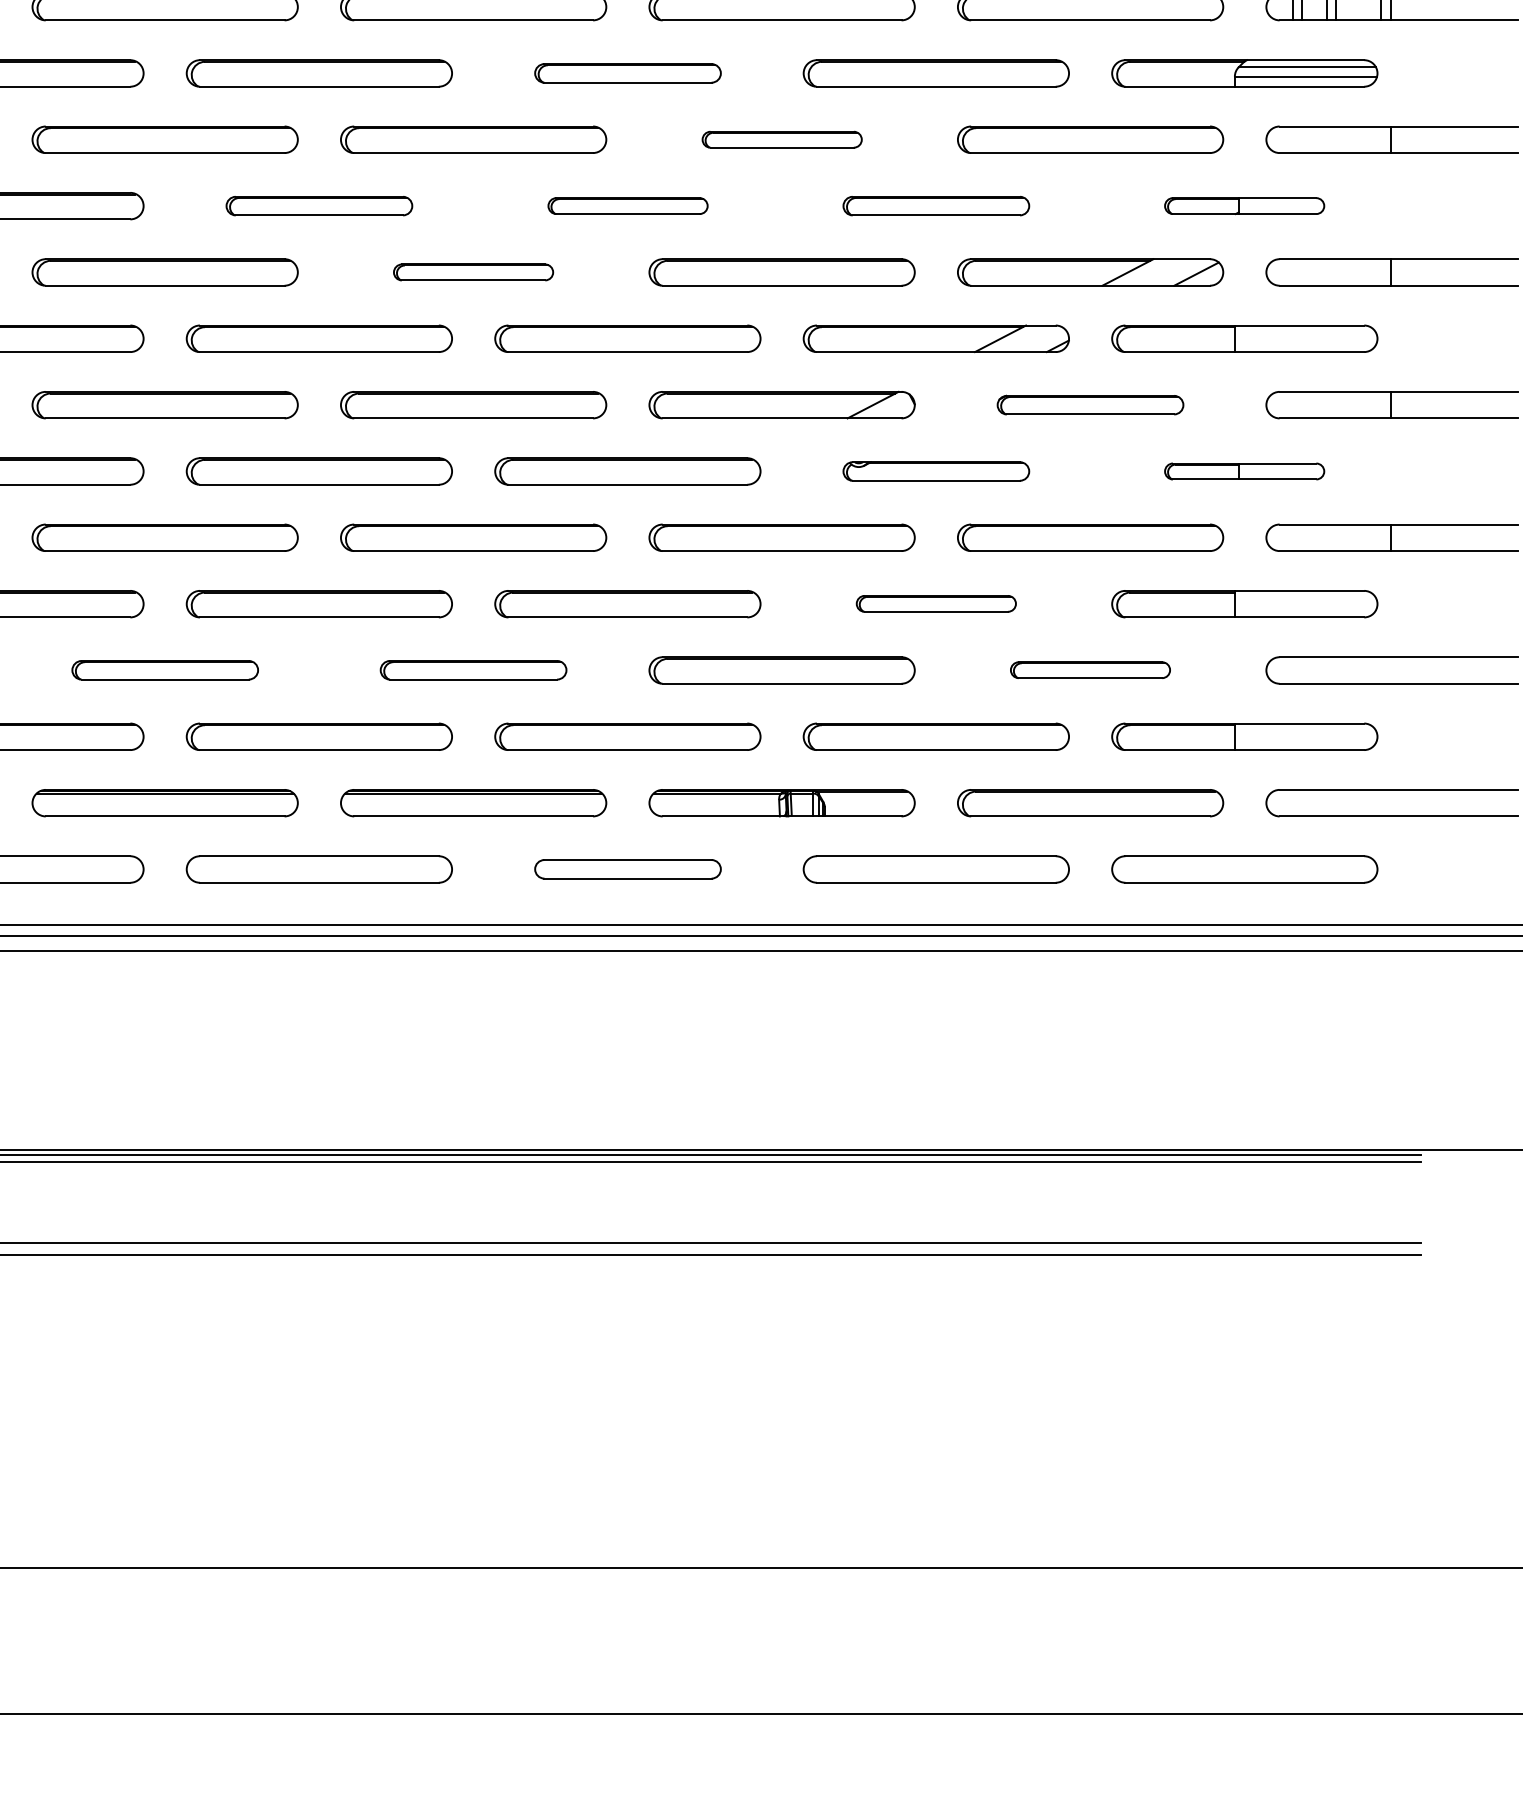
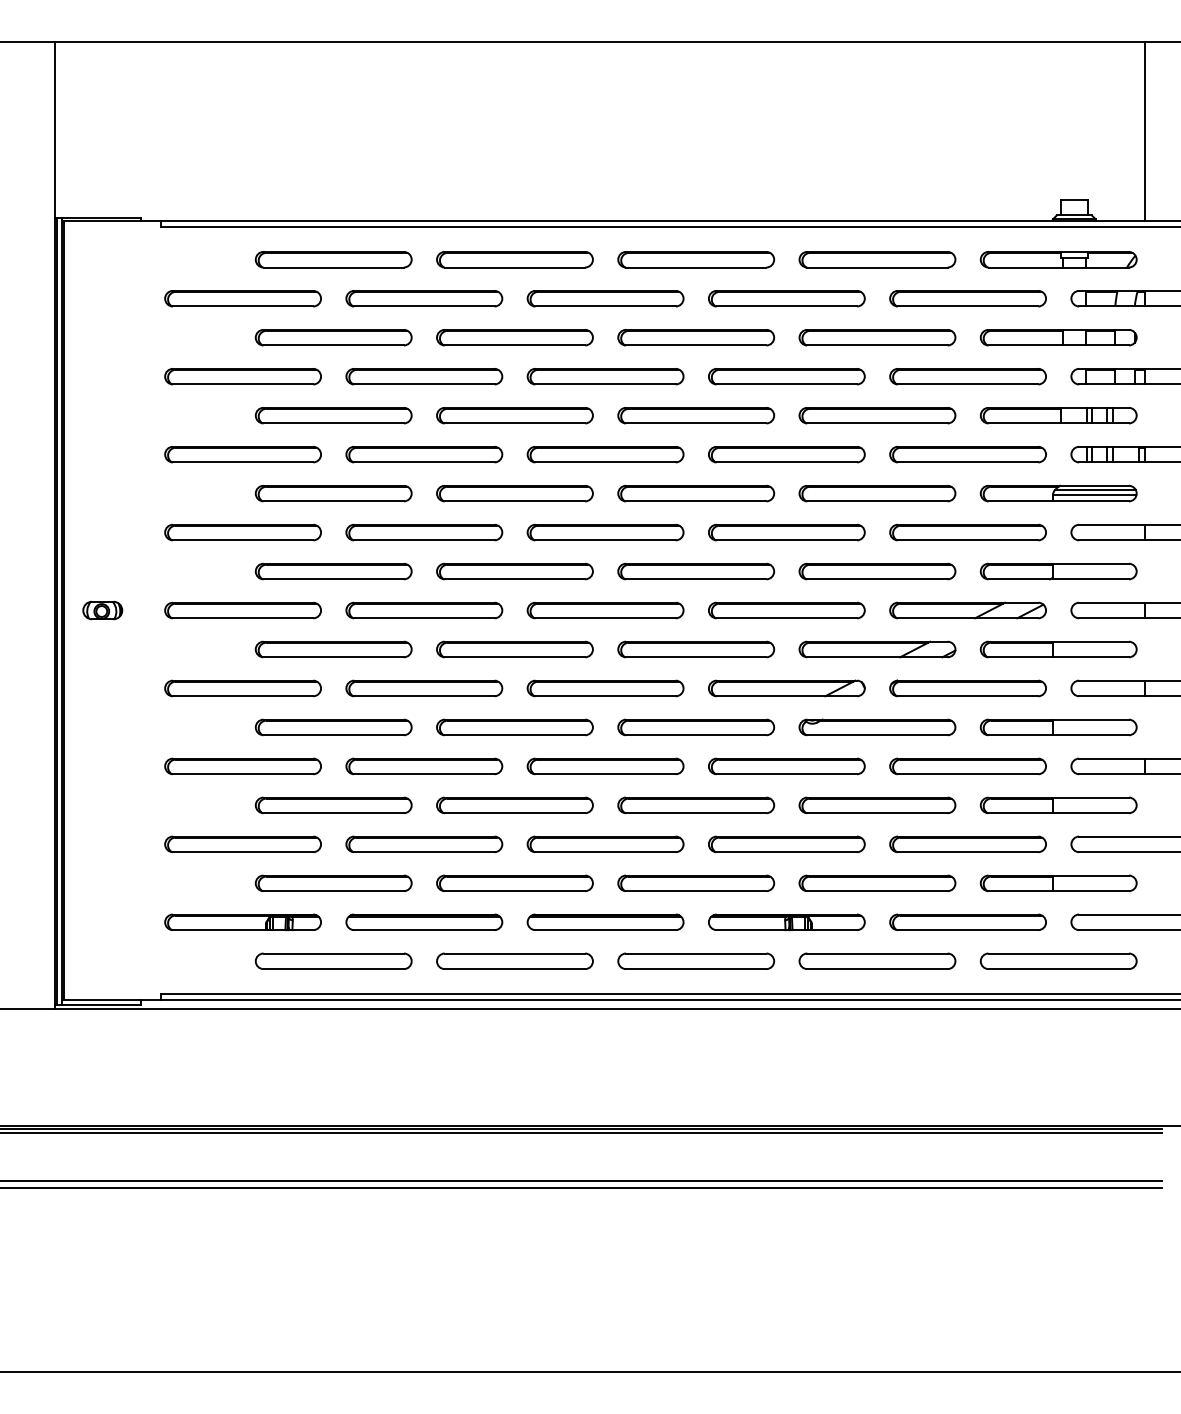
part: (628, 73) -> (696, 493), size x1.43
part: (781, 139) -> (786, 532), size x1.67
part: (318, 206) -> (514, 571), size x1.43
part: (628, 206) -> (696, 571), size x1.67
part: (936, 206) -> (877, 571), size x1.43
part: (1244, 206) -> (1058, 571), size x1.67
part: (473, 272) -> (605, 610), size x1.67
part: (1089, 405) -> (967, 688), size x1.43
part: (936, 471) -> (877, 727), size x1.43
part: (1244, 471) -> (1058, 727), size x1.67
part: (936, 602) -> (877, 804), size x1.67
part: (165, 668) -> (424, 843), size x1.43
part: (473, 668) -> (605, 843), size x1.43
part: (1089, 668) -> (967, 843), size x1.67
part: (628, 868) -> (696, 960), size x1.43

